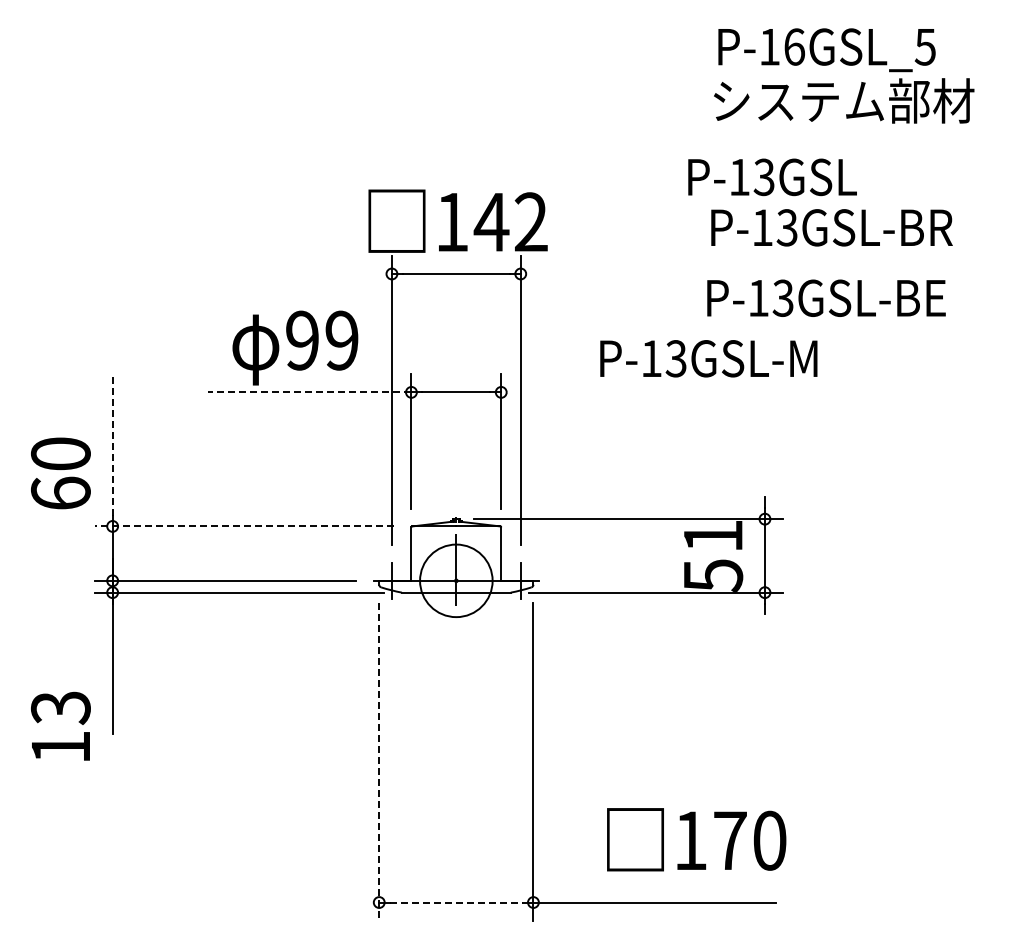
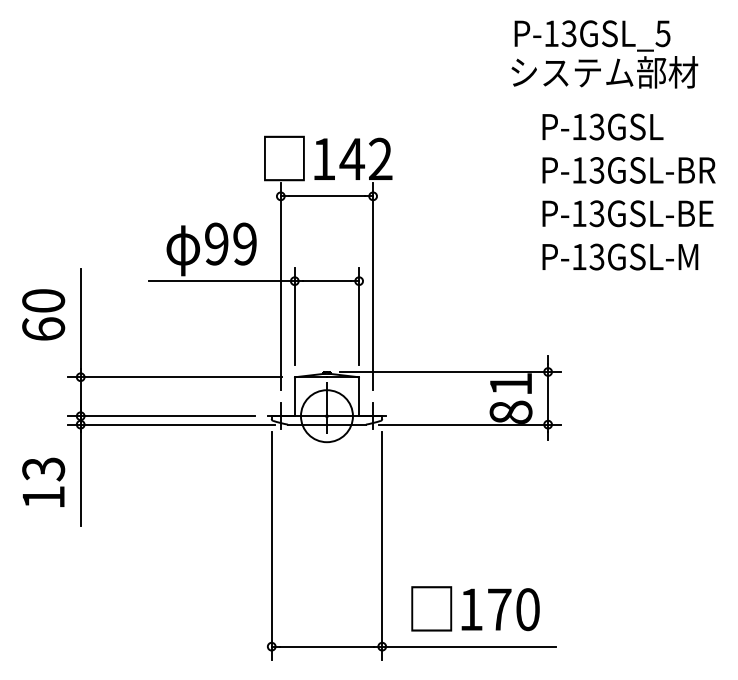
text: (794, 46) -> (569, 33), P-16GSL_5 -> P-13GSL_5
text: (772, 177) -> (602, 127), moved
text: (831, 227) -> (628, 170), moved
text: (826, 297) -> (628, 213), moved
text: (708, 358) -> (620, 256), moved
line: (309, 392) -> (221, 281), dashed -> solid
line: (112, 444) -> (80, 318), dashed -> solid
text: (60, 473) -> (43, 314), moved
line: (244, 526) -> (175, 377), dashed -> solid
text: (713, 575) -> (511, 412), 51 -> 81
text: (60, 725) -> (43, 481), moved
line: (379, 761) -> (271, 545), dashed -> solid
text: (696, 839) -> (475, 608), moved
line: (456, 902) -> (327, 646), dashed -> solid

